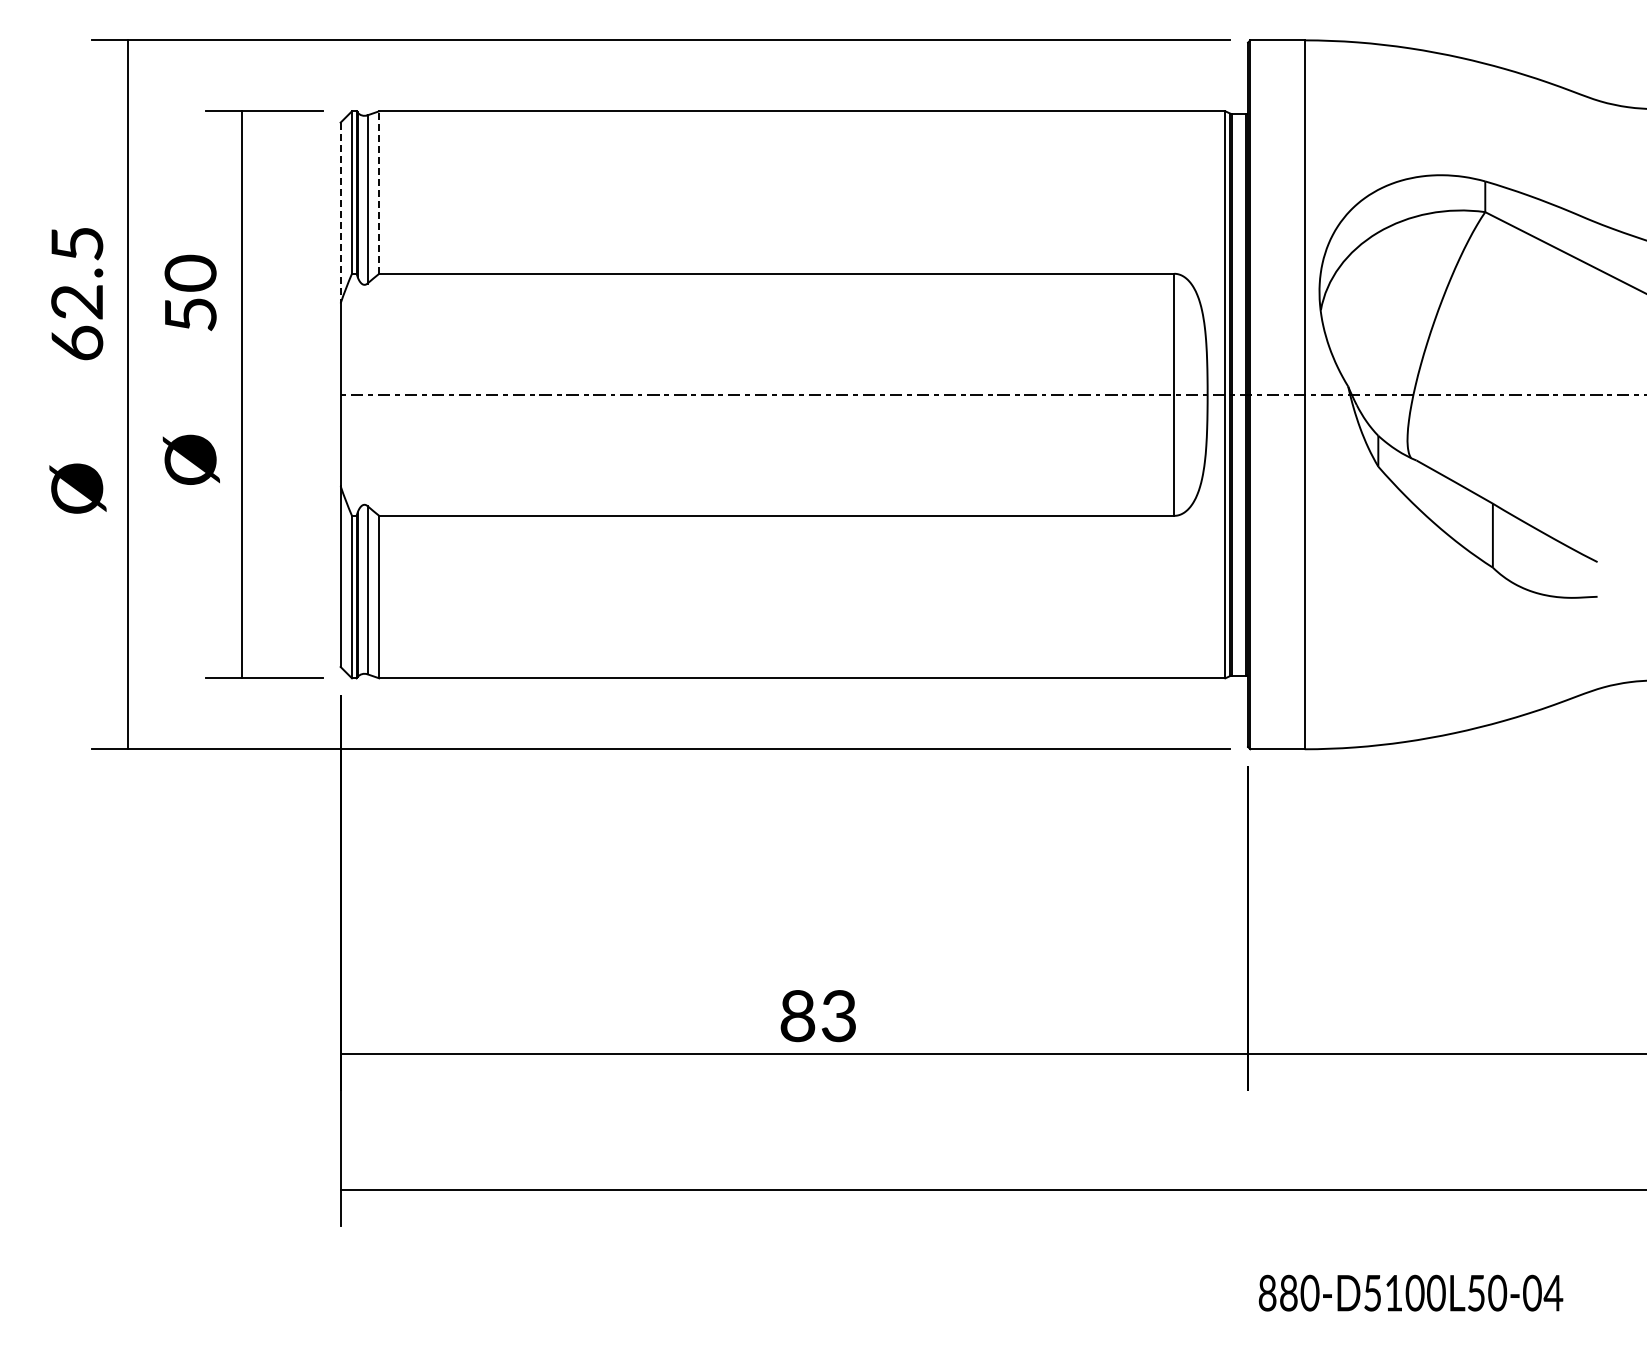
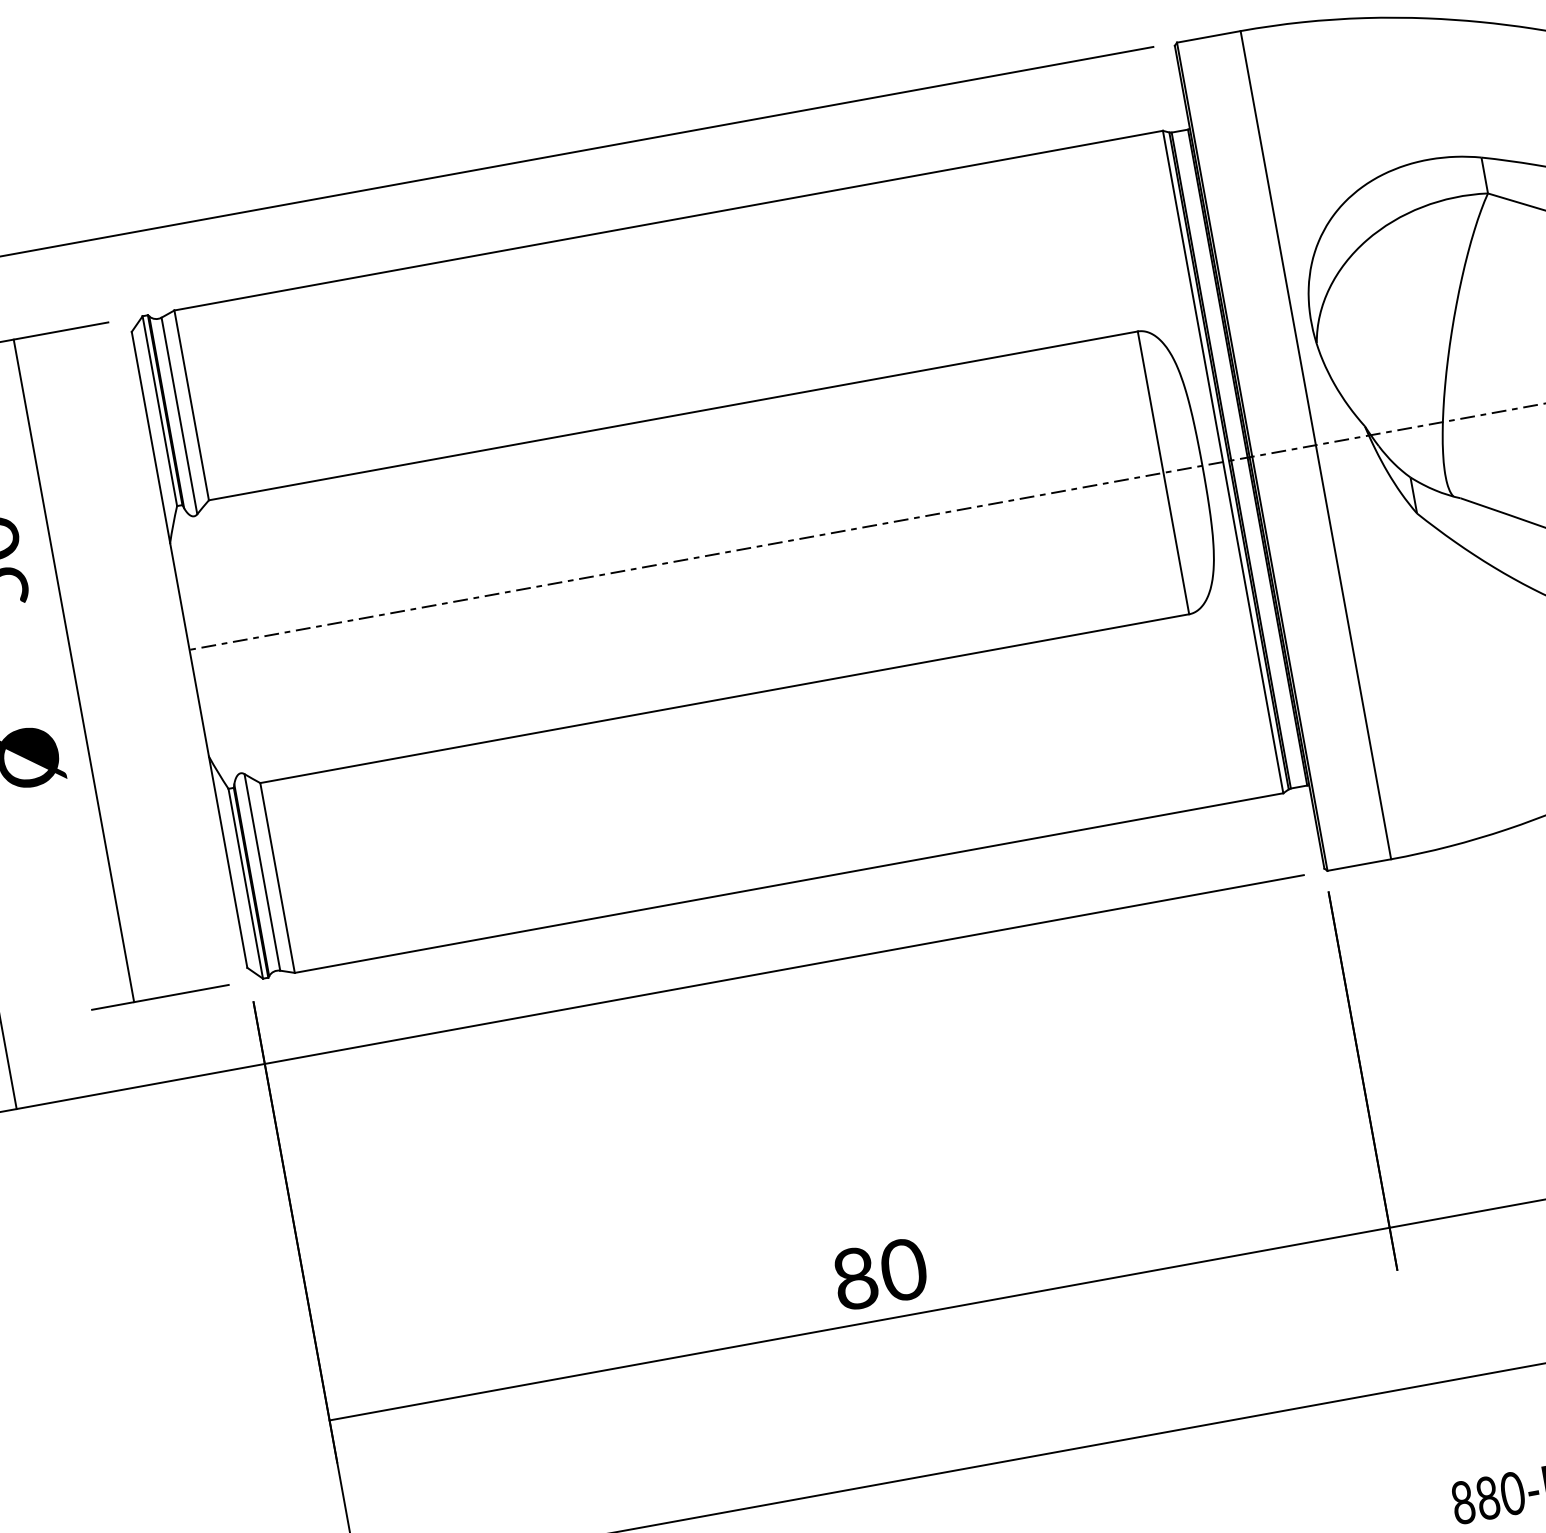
line: (379, 192) -> (191, 405), dashed -> solid
line: (340, 213) -> (150, 438), dashed -> solid
text: (838, 1015) -> (902, 1269), 83 -> 80

